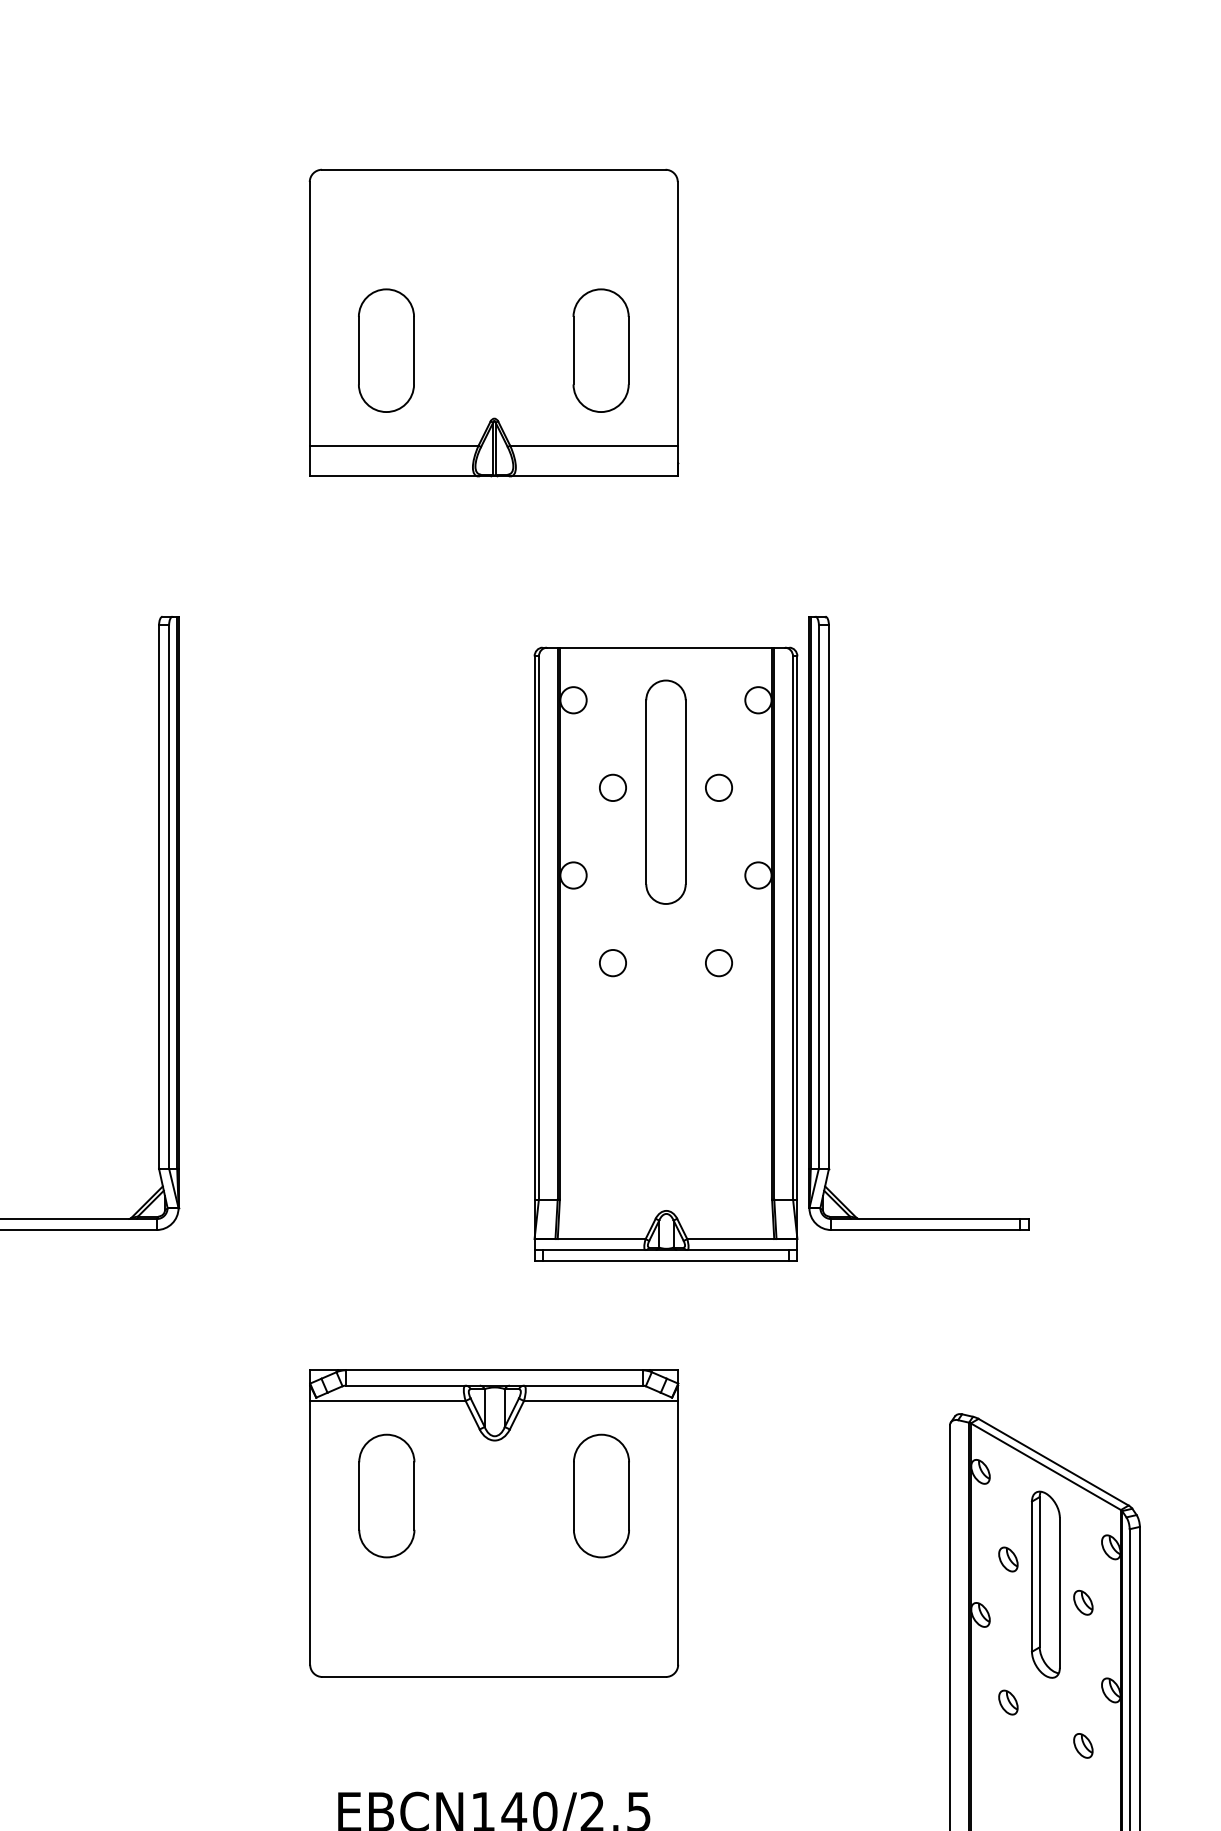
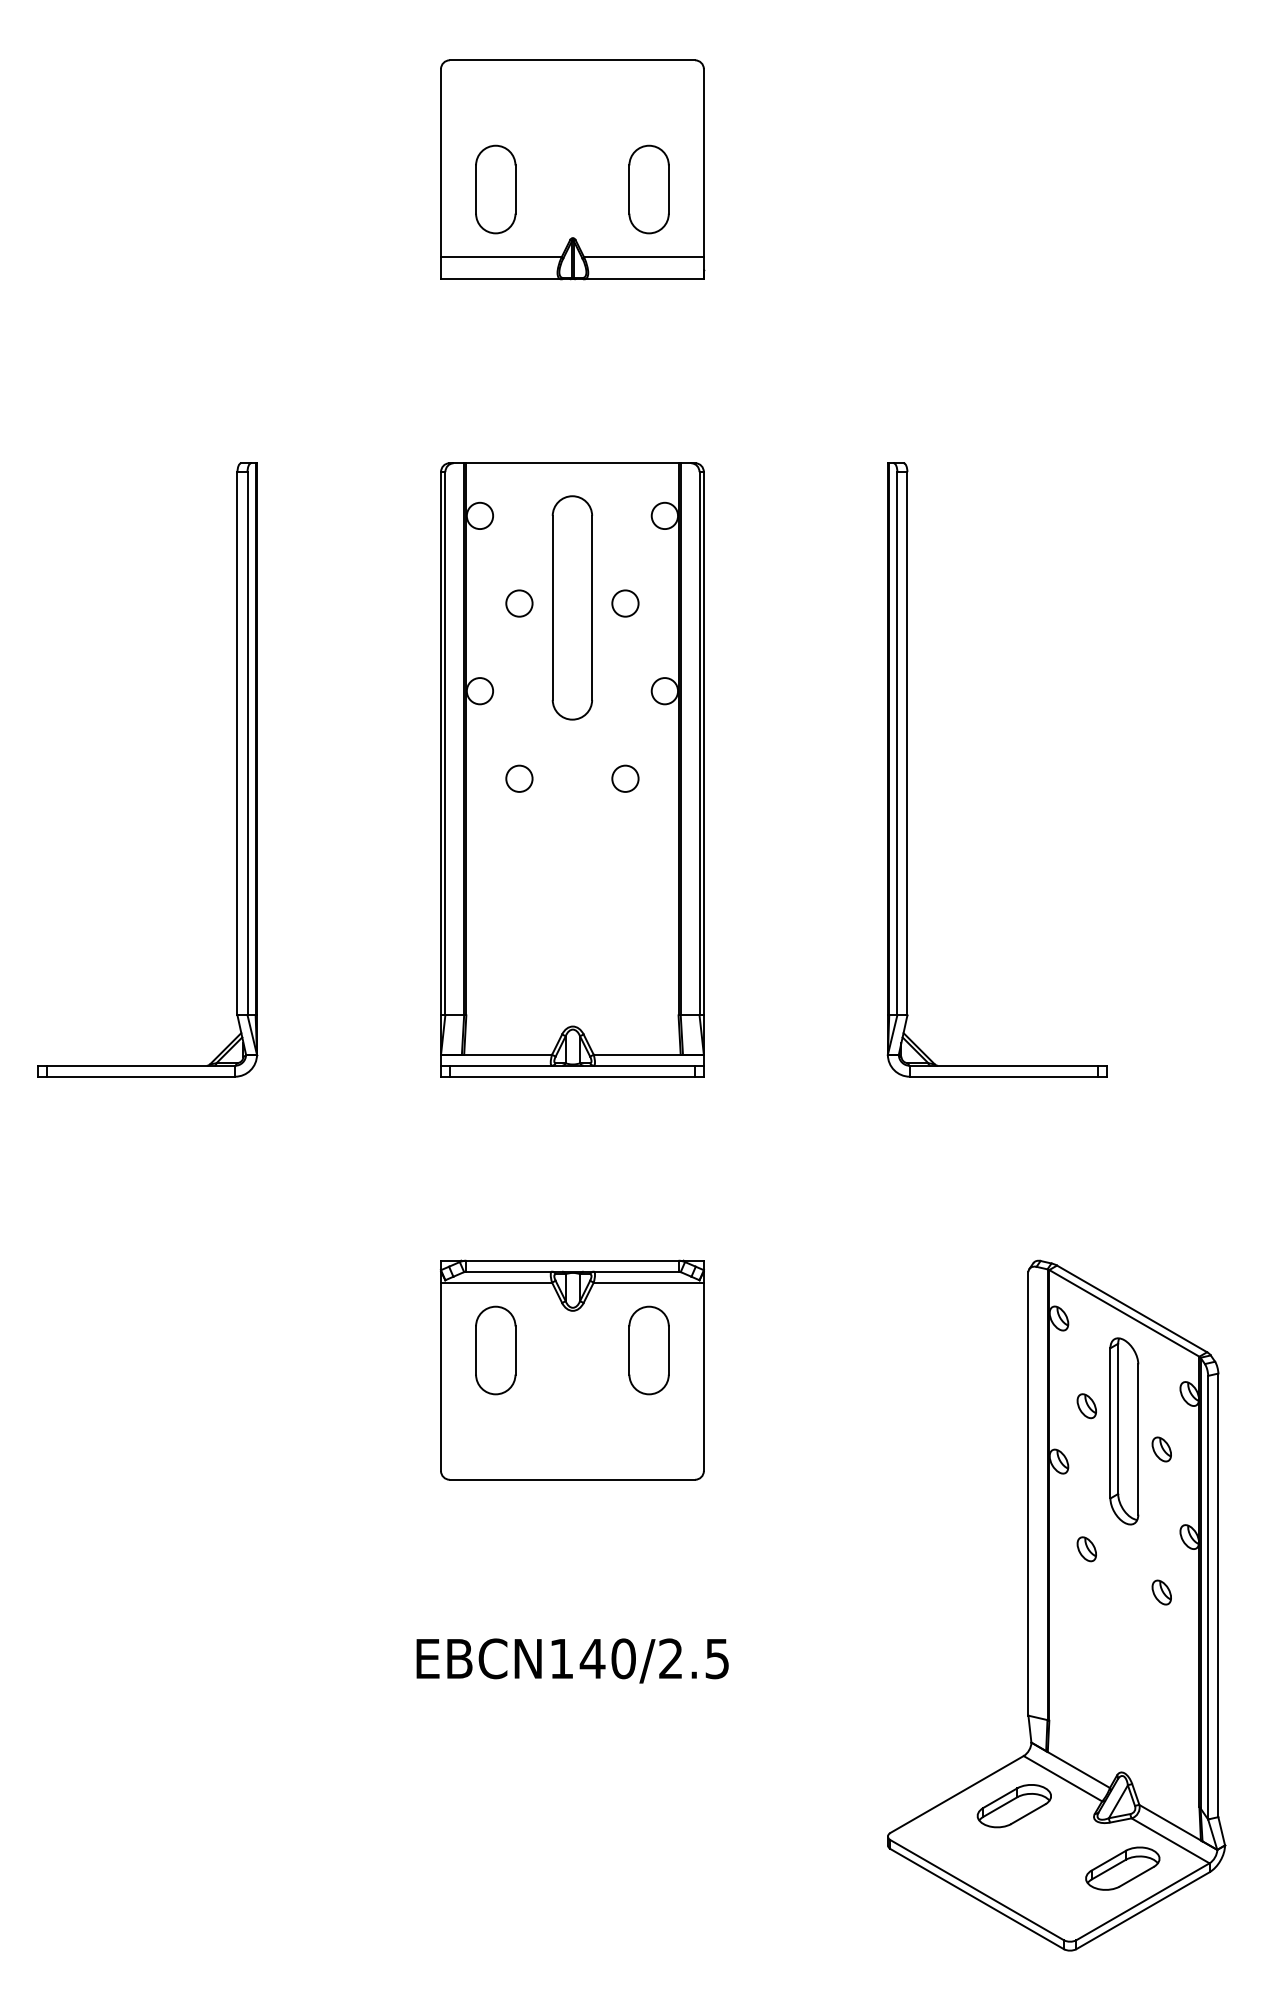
part: (494, 322) -> (572, 169), size x0.71
part: (666, 953) -> (572, 769), moved
part: (493, 1522) -> (571, 1369), size x0.71

